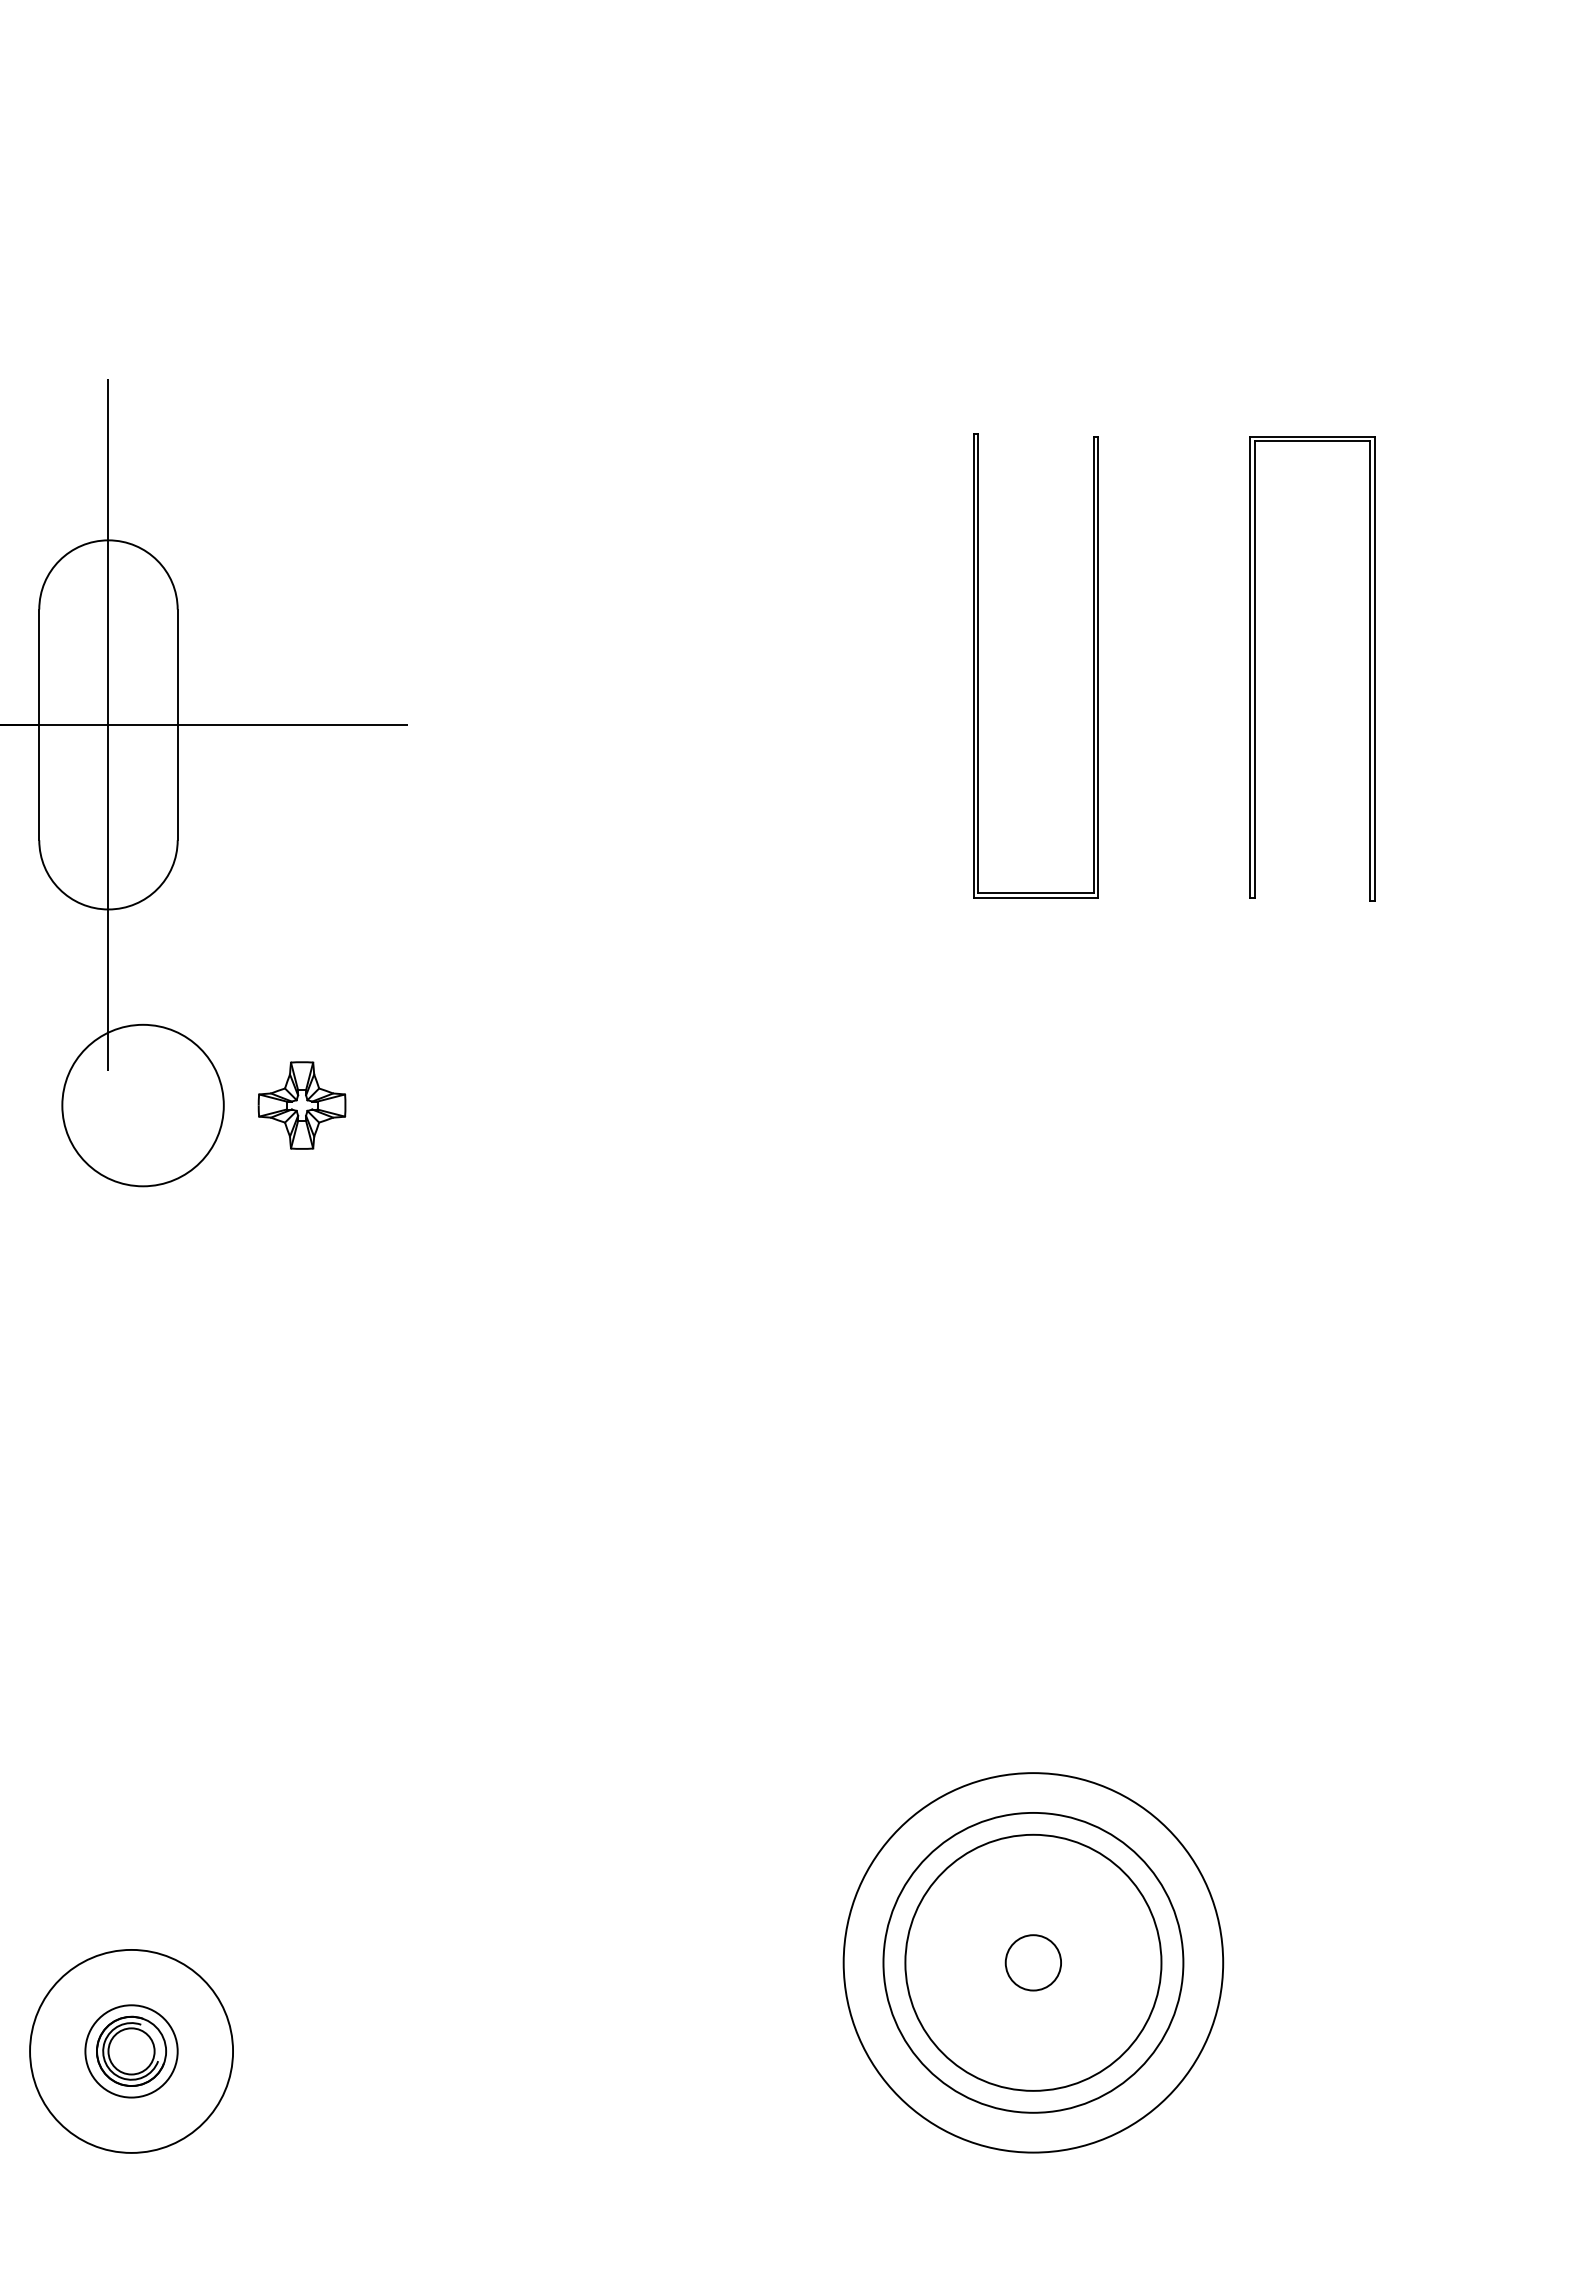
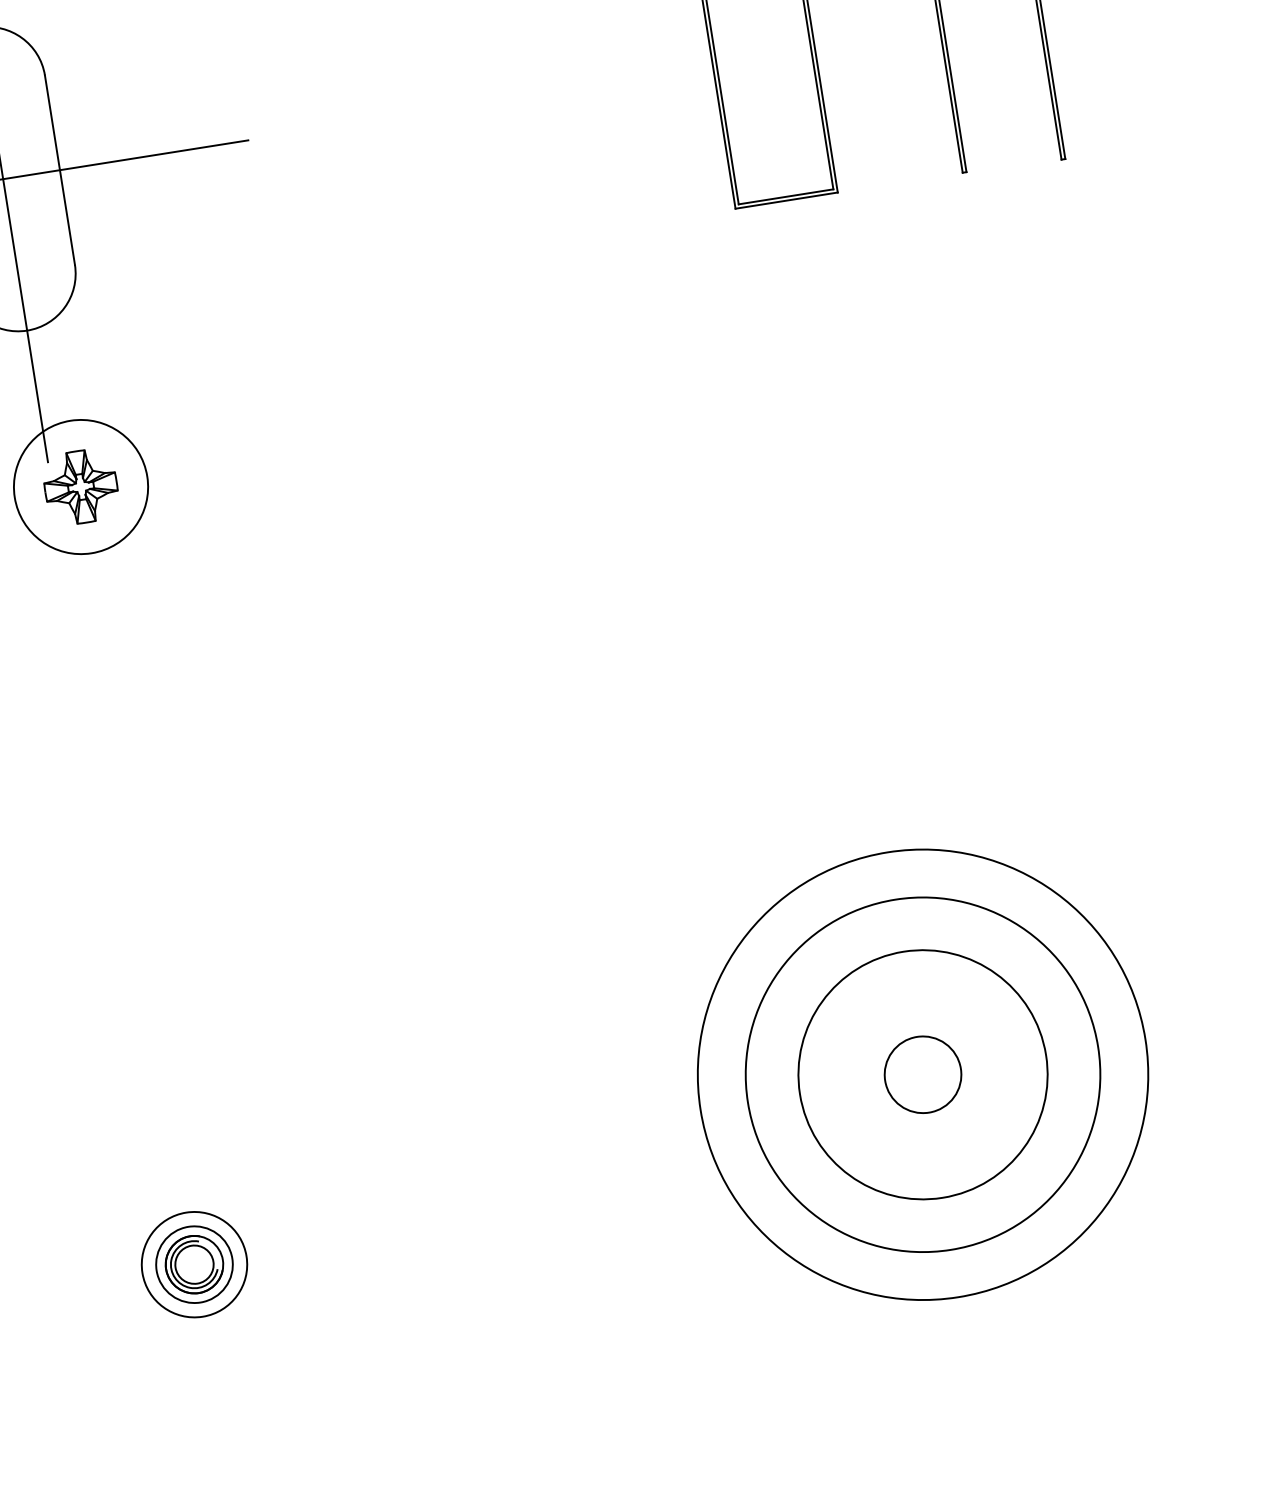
part: (301, 1105) -> (80, 487), moved
circle: (1033, 1962) -> (923, 1074), size x1.43
circle: (1033, 1962) -> (923, 1074), size x1.67
circle: (1033, 1962) -> (923, 1074), size x1.67
circle: (131, 2050) -> (194, 1263), size x0.62

